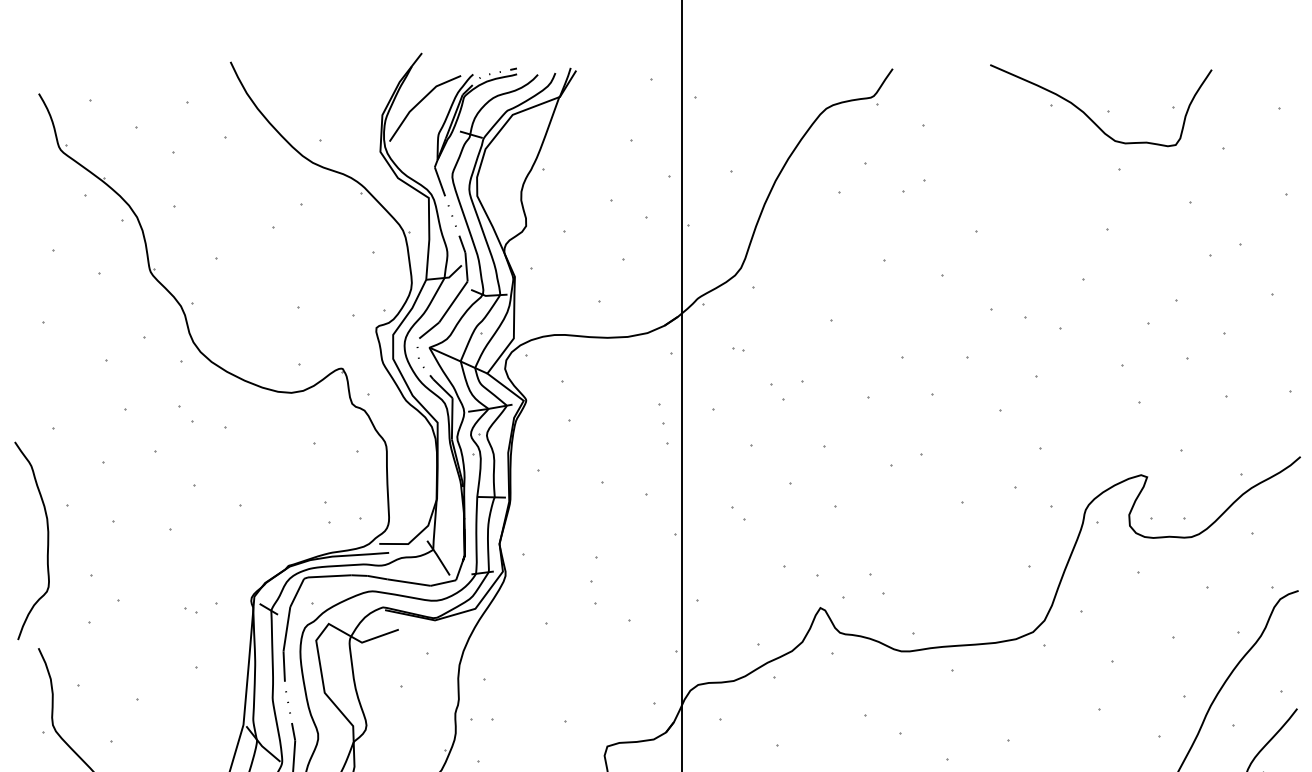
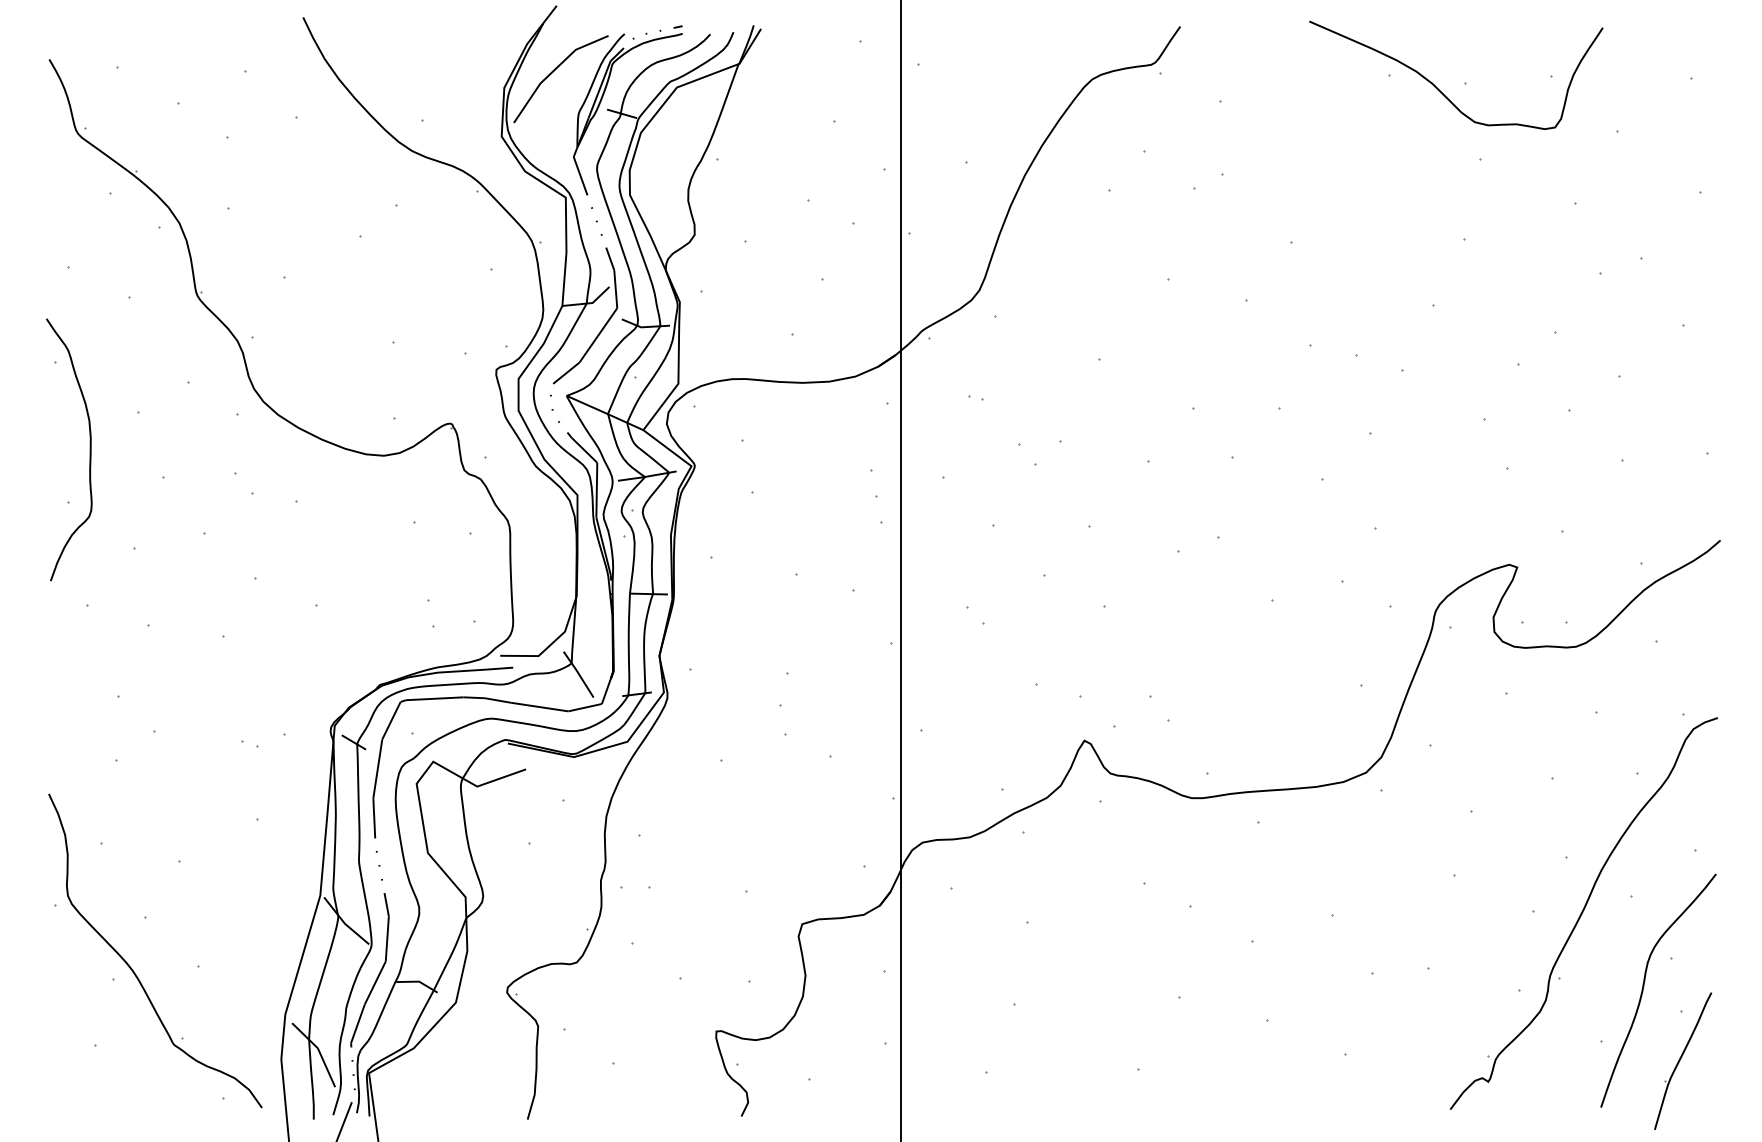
curve: (47, 540) -> (89, 449), moved

